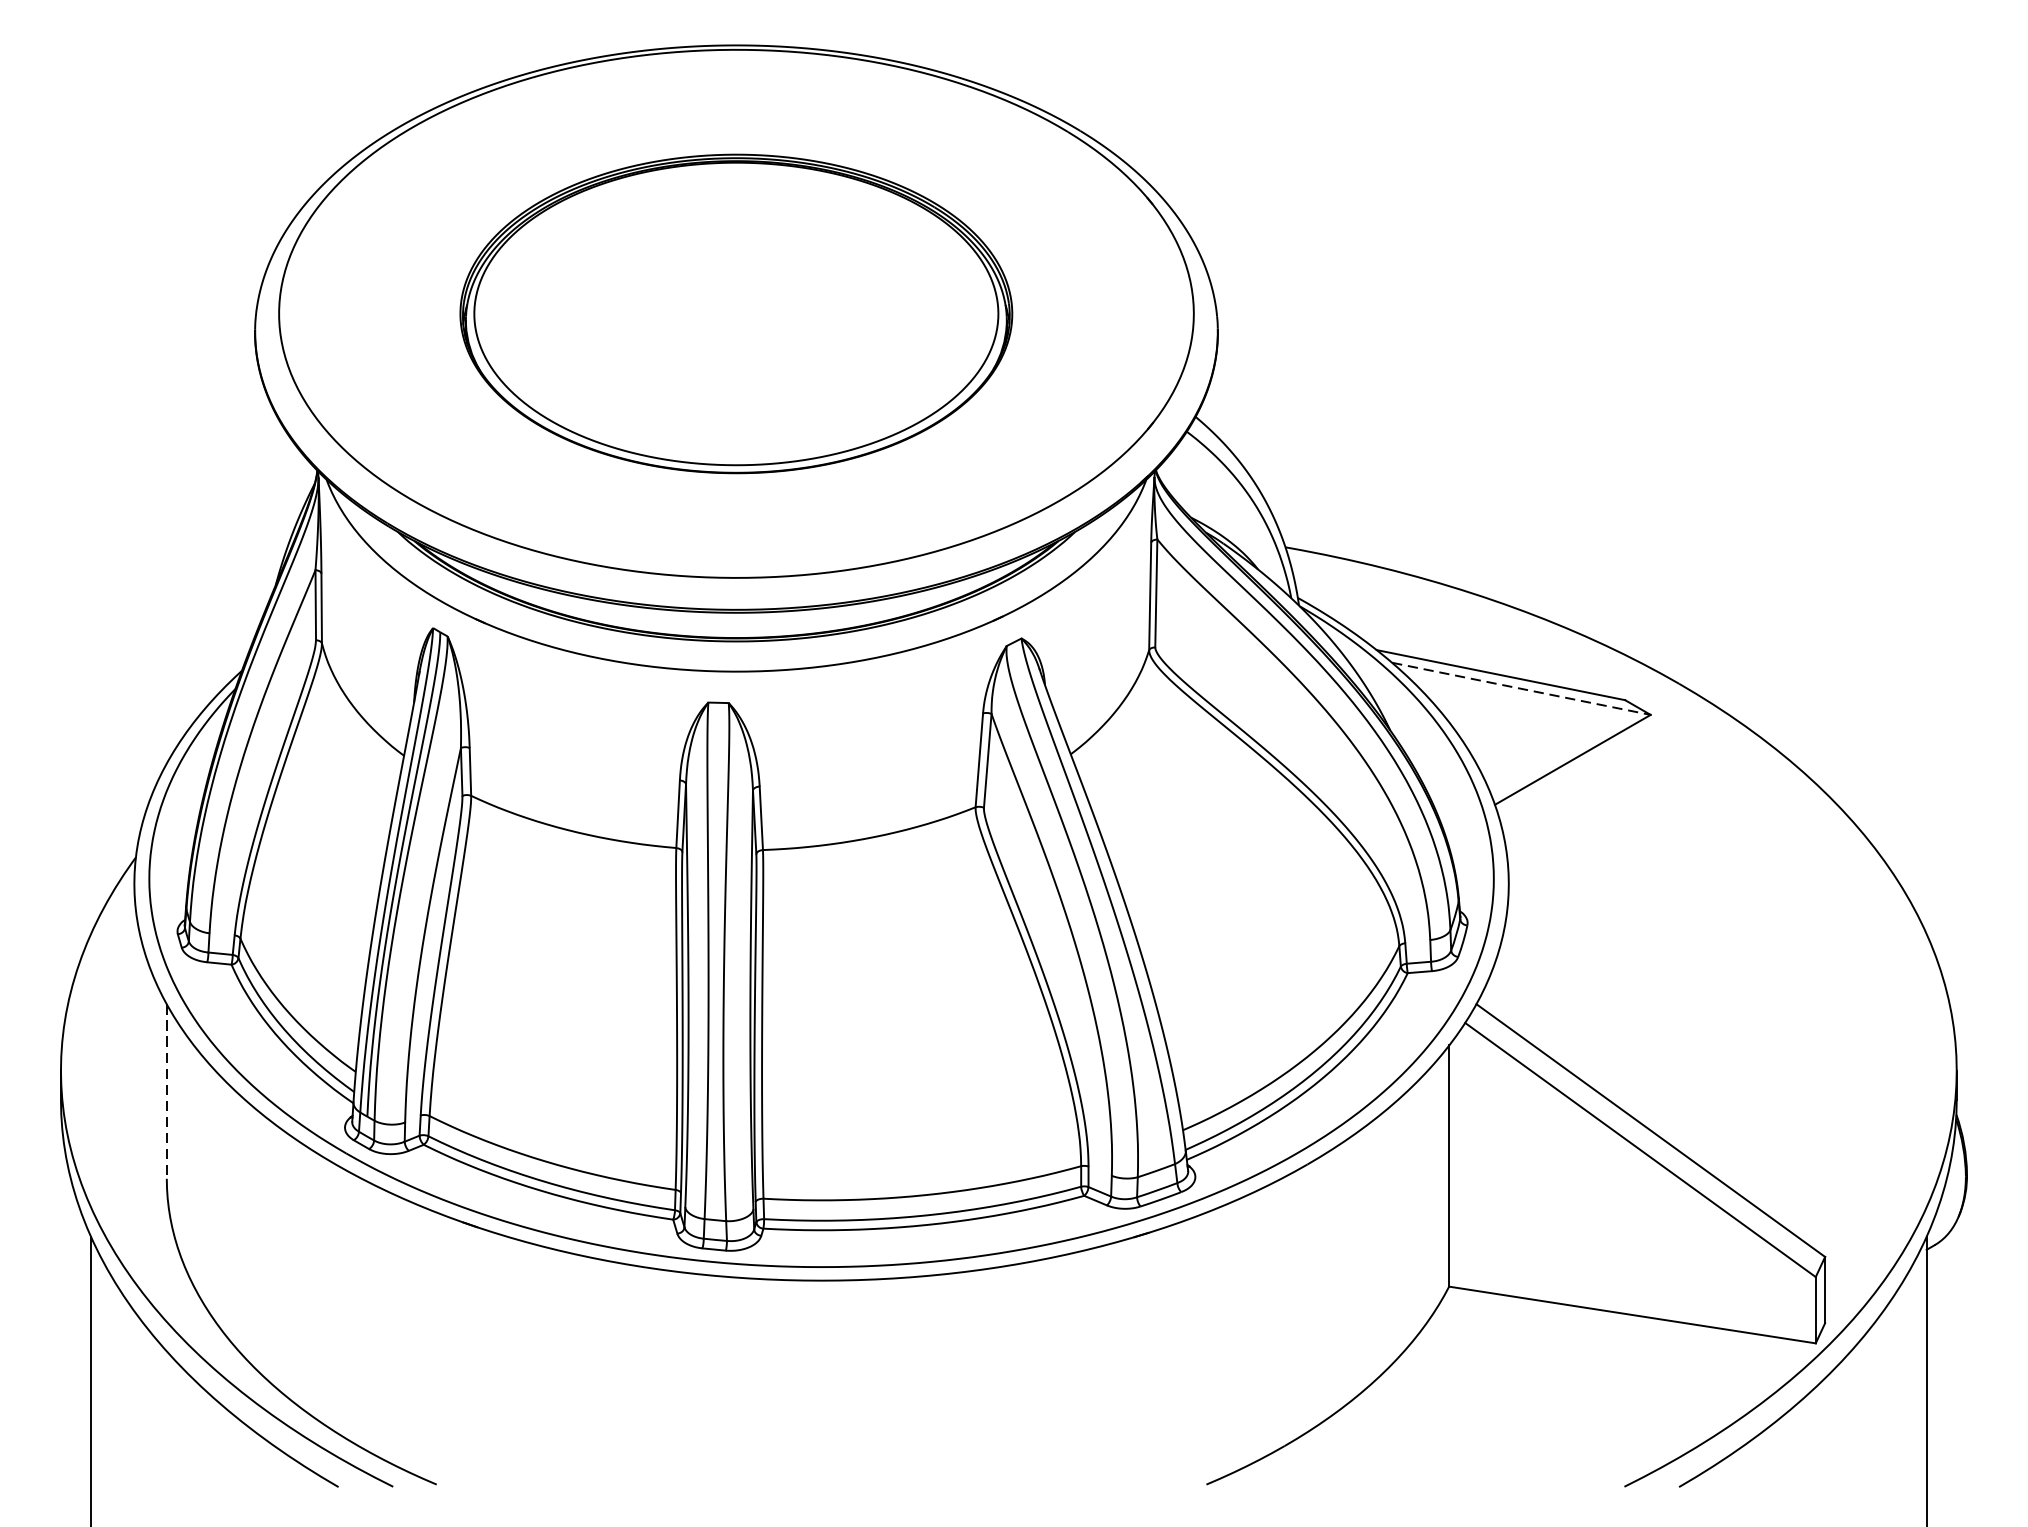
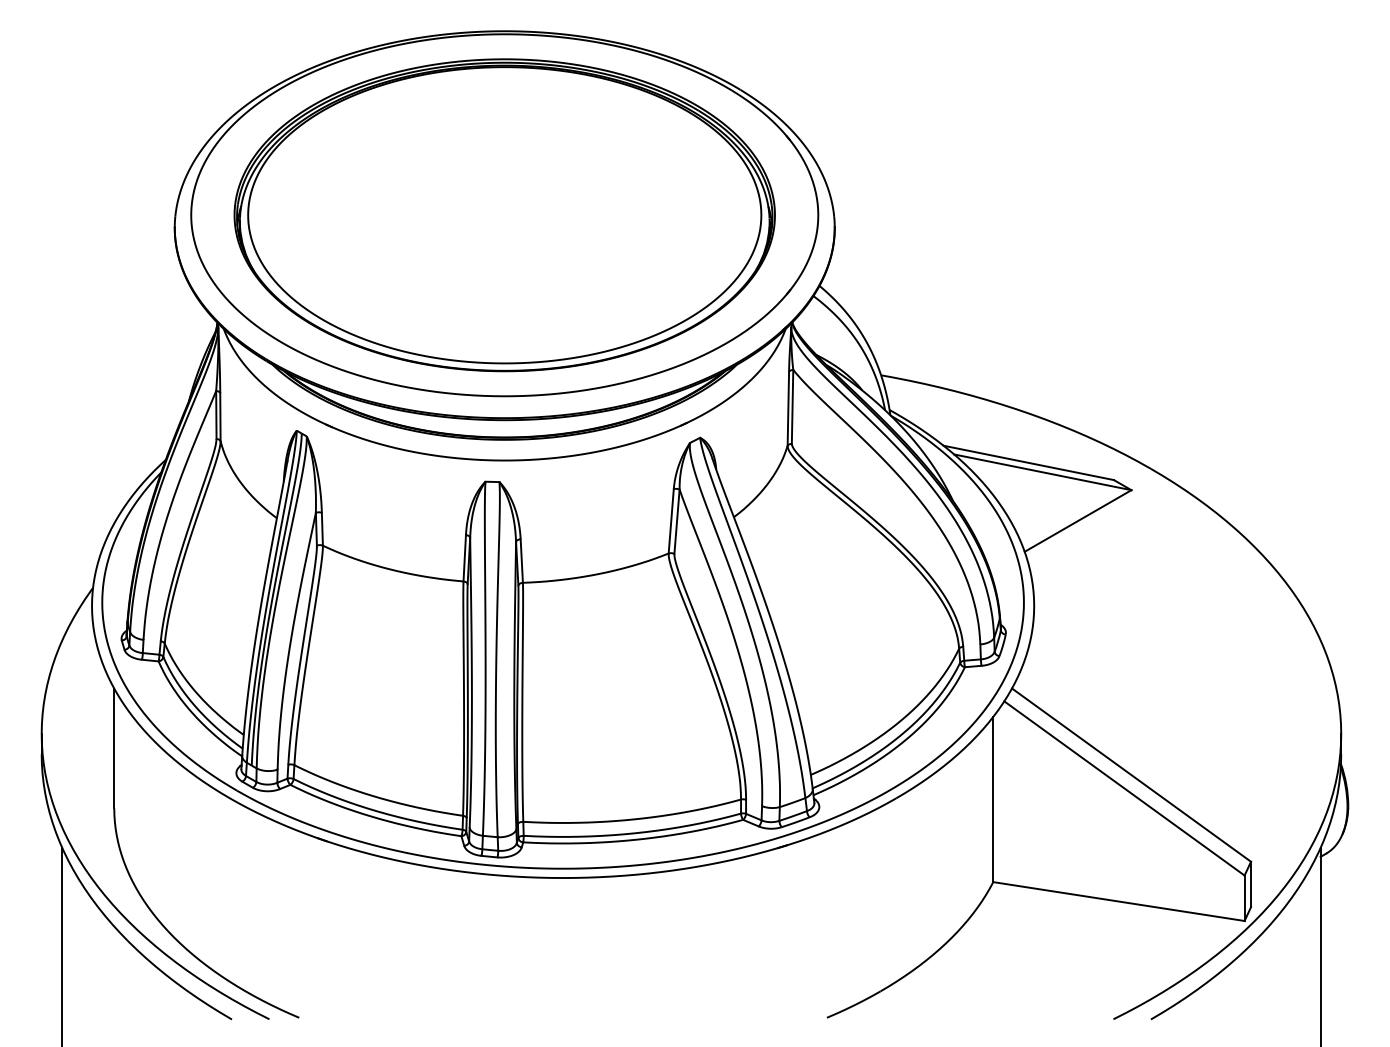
part: (736, 314) -> (504, 215), size x1.43
line: (1522, 689) -> (1043, 472), dashed -> solid
line: (167, 1091) -> (114, 748), dashed -> solid

